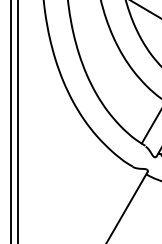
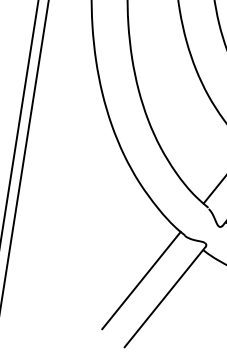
line: (108, 200) -> (141, 279), added

